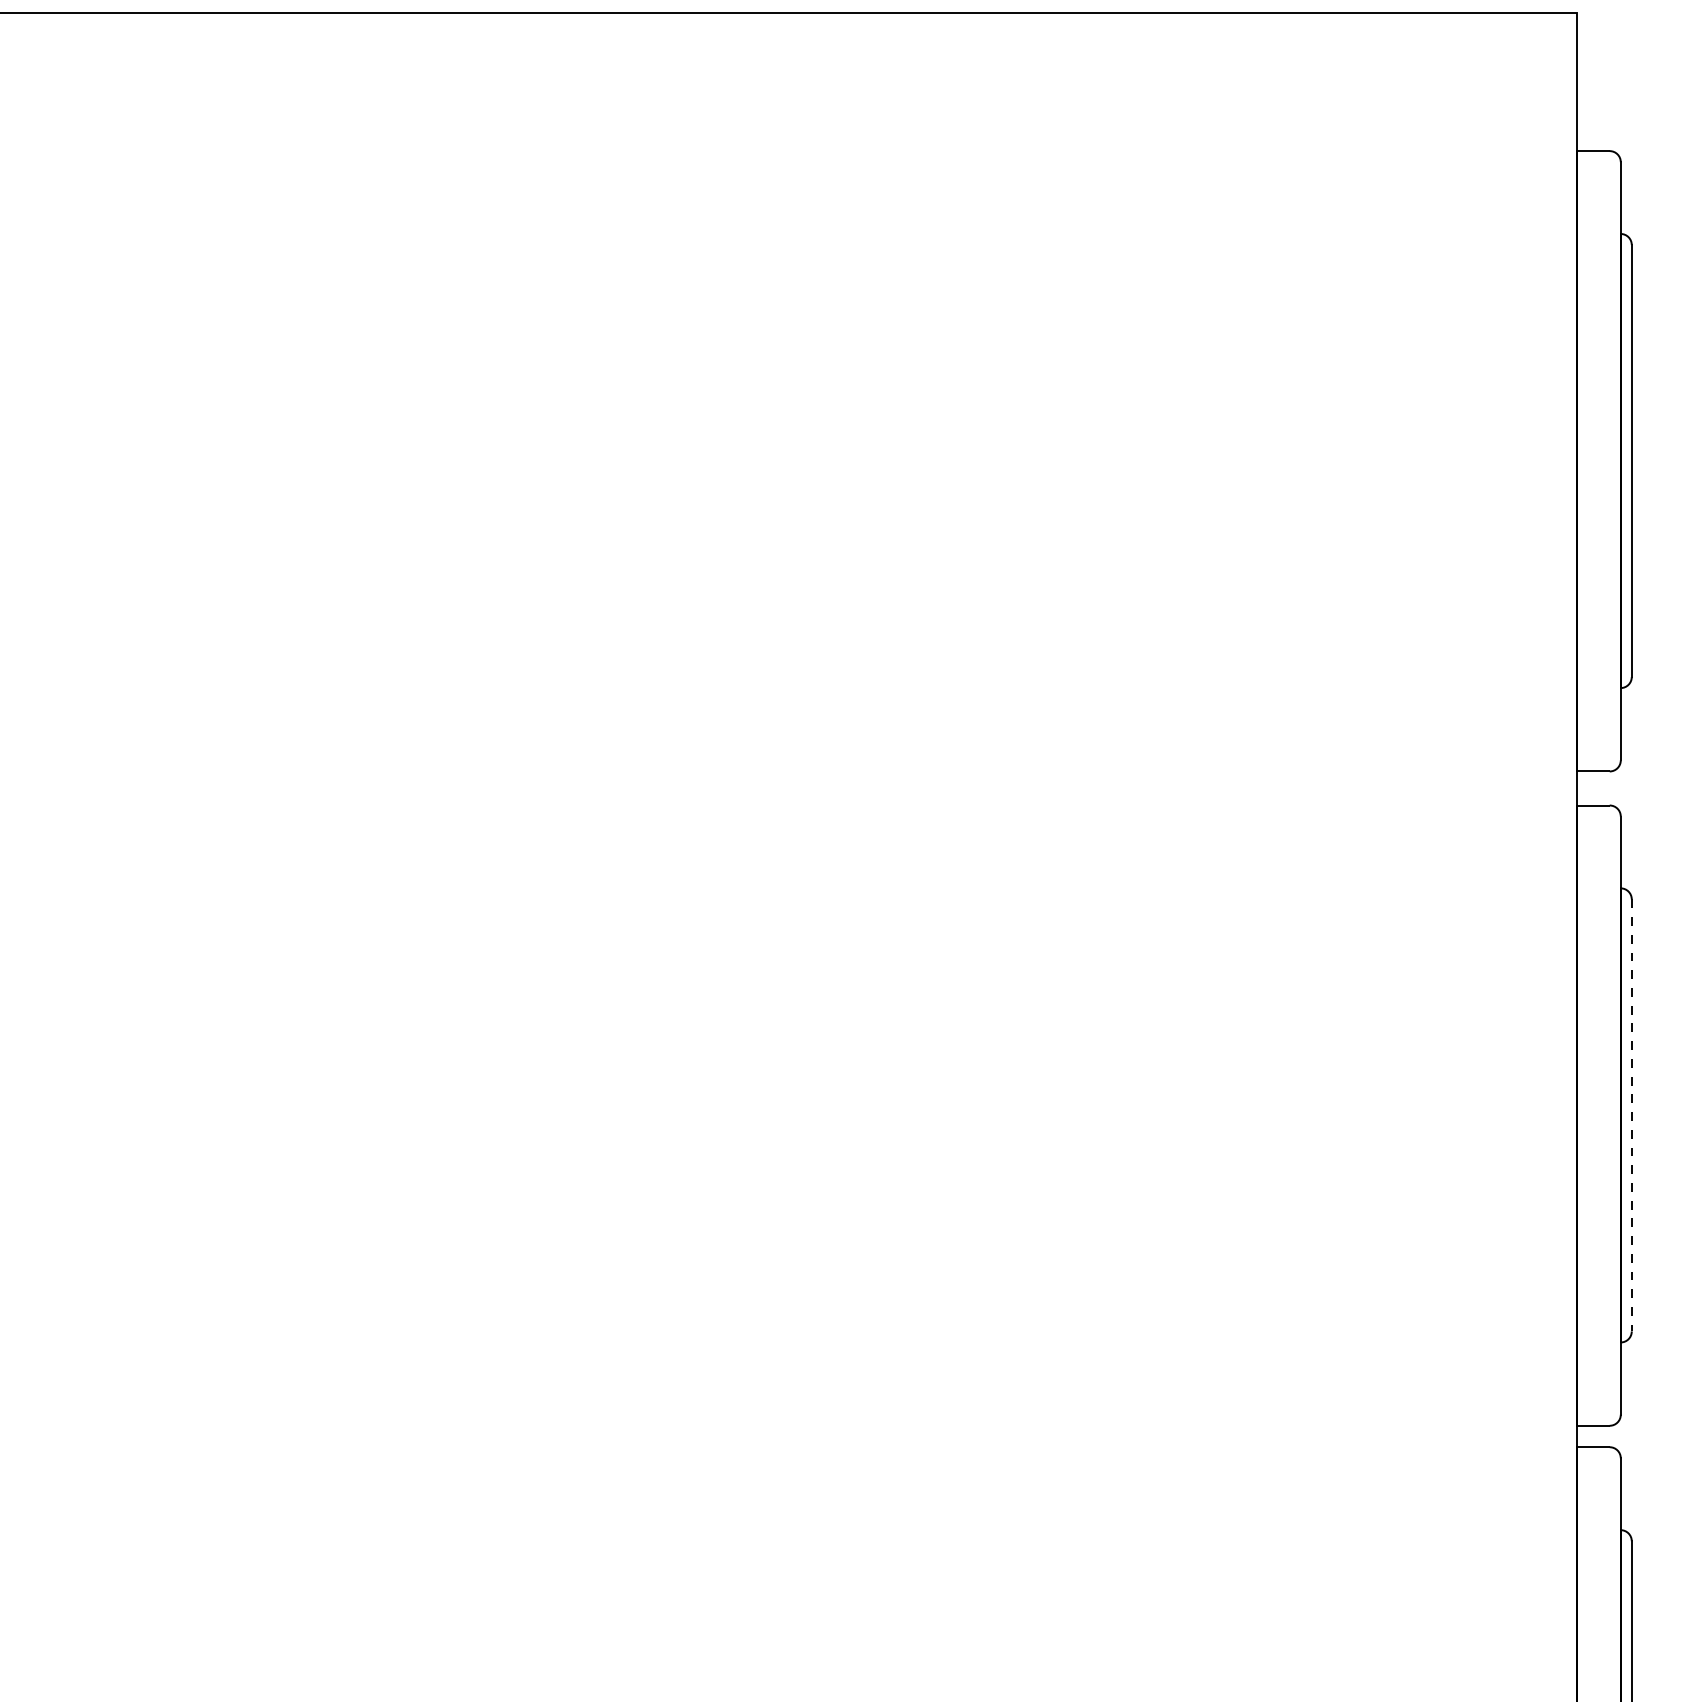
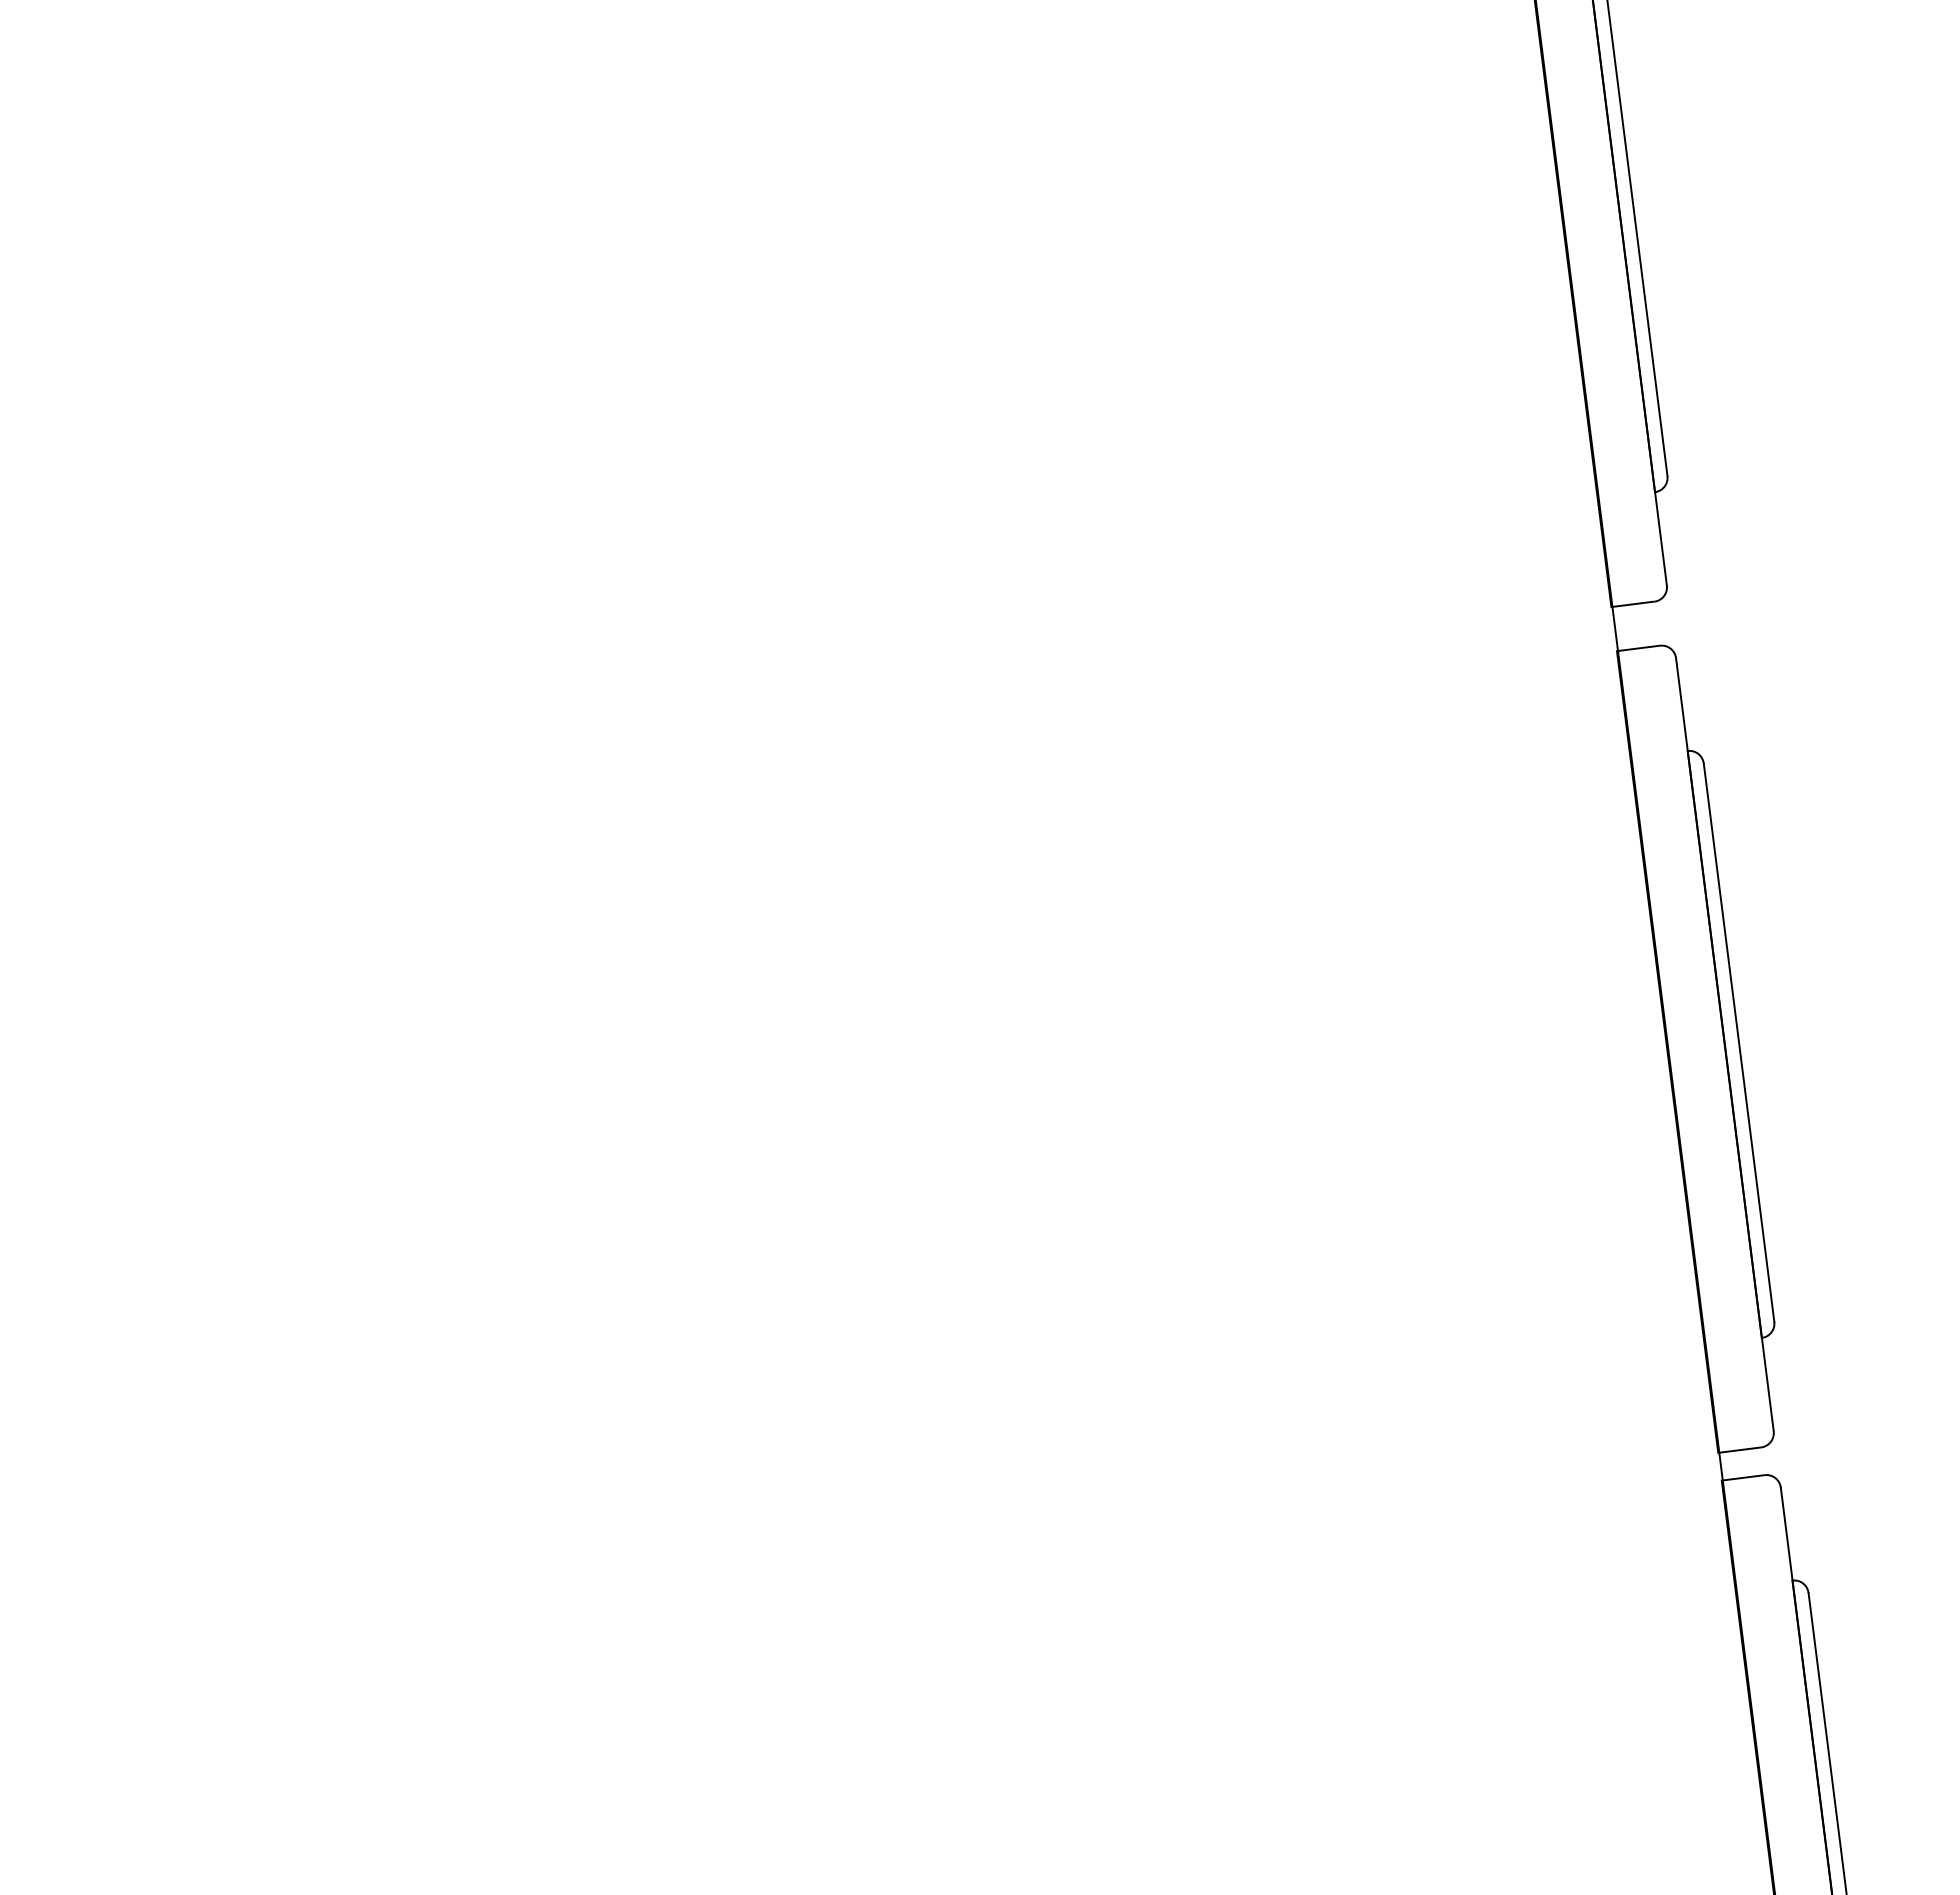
line: (1631, 1115) -> (1738, 1042), dashed -> solid

